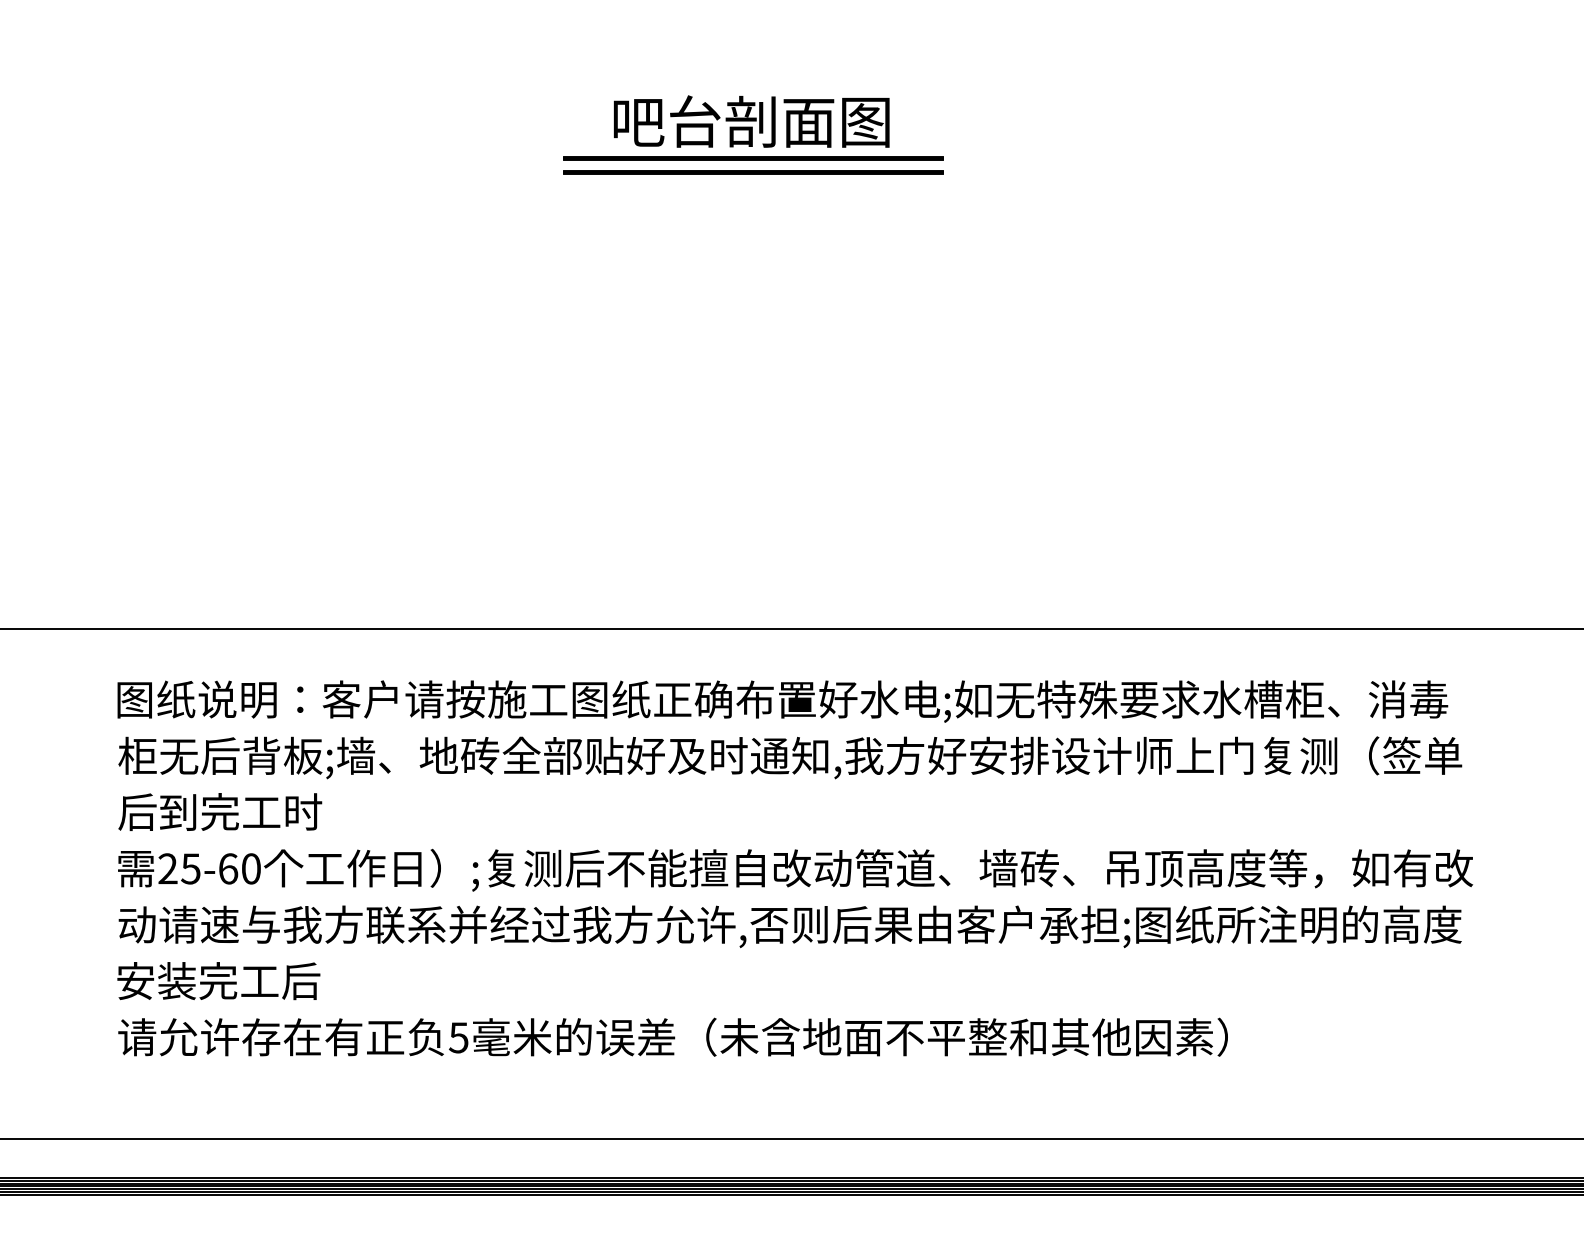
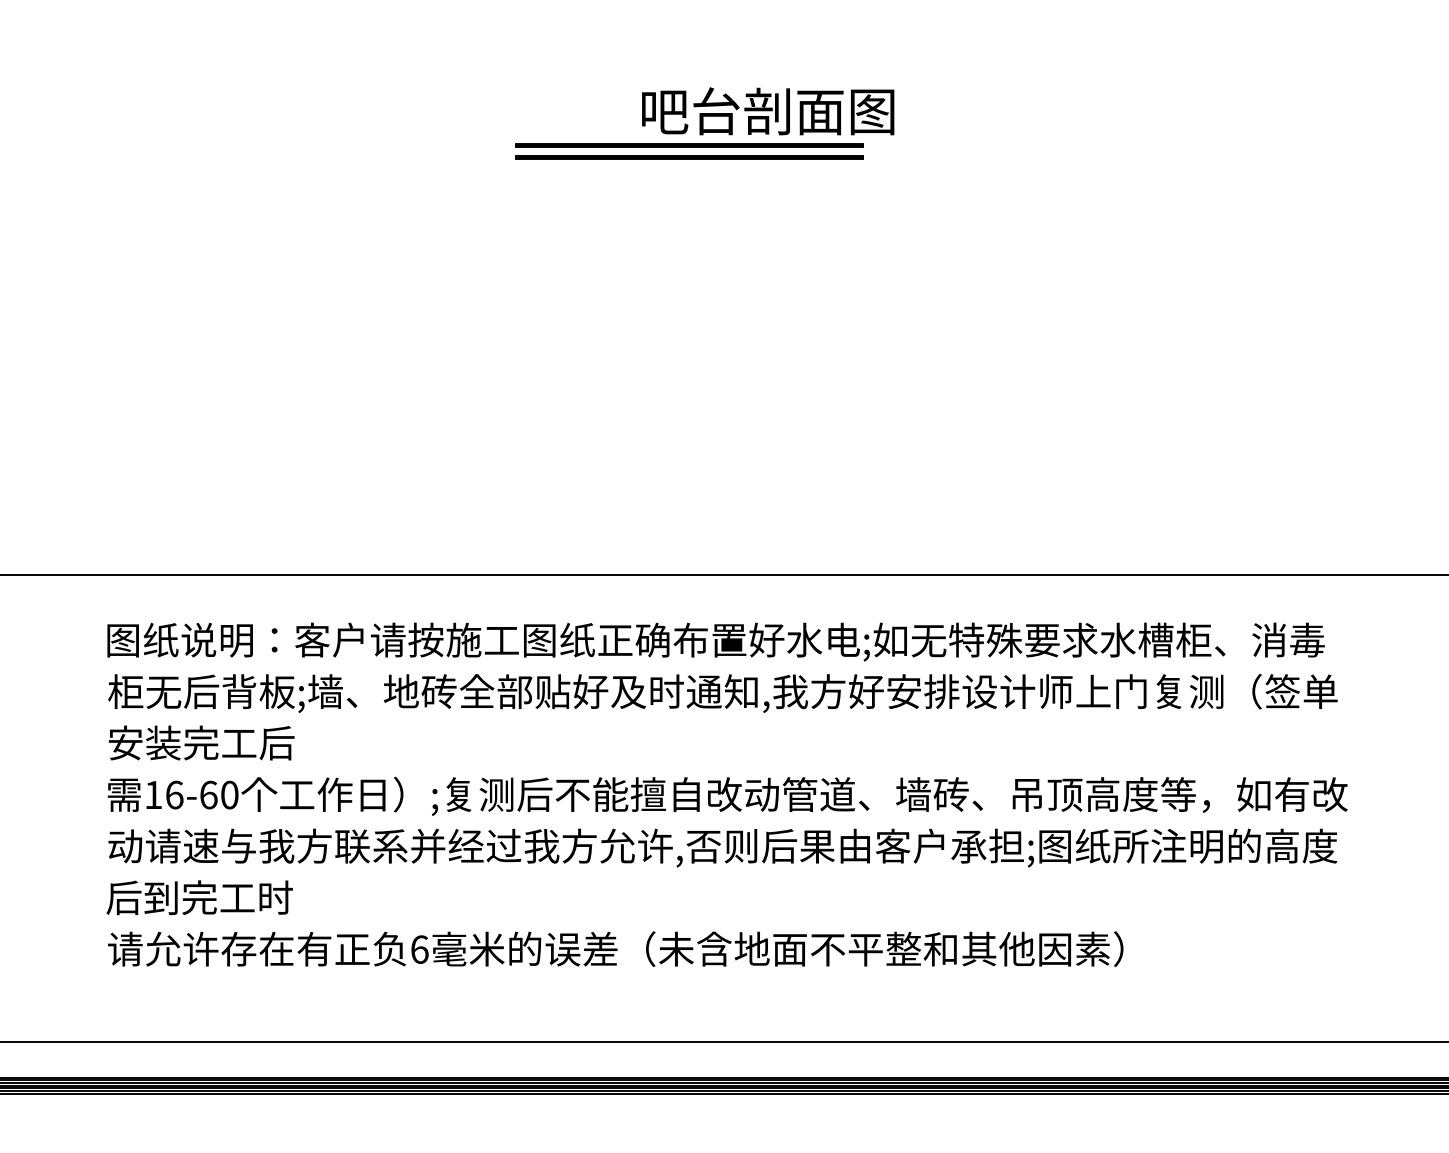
text: (751, 121) -> (767, 111), moved
text: (220, 812) -> (201, 743), 后到完工时 -> 安装完工后
text: (179, 868) -> (164, 794), 25-60 -> 16-60
text: (218, 981) -> (199, 898), 安装完工后 -> 后到完工时
text: (458, 1037) -> (419, 949), 5 -> 6

